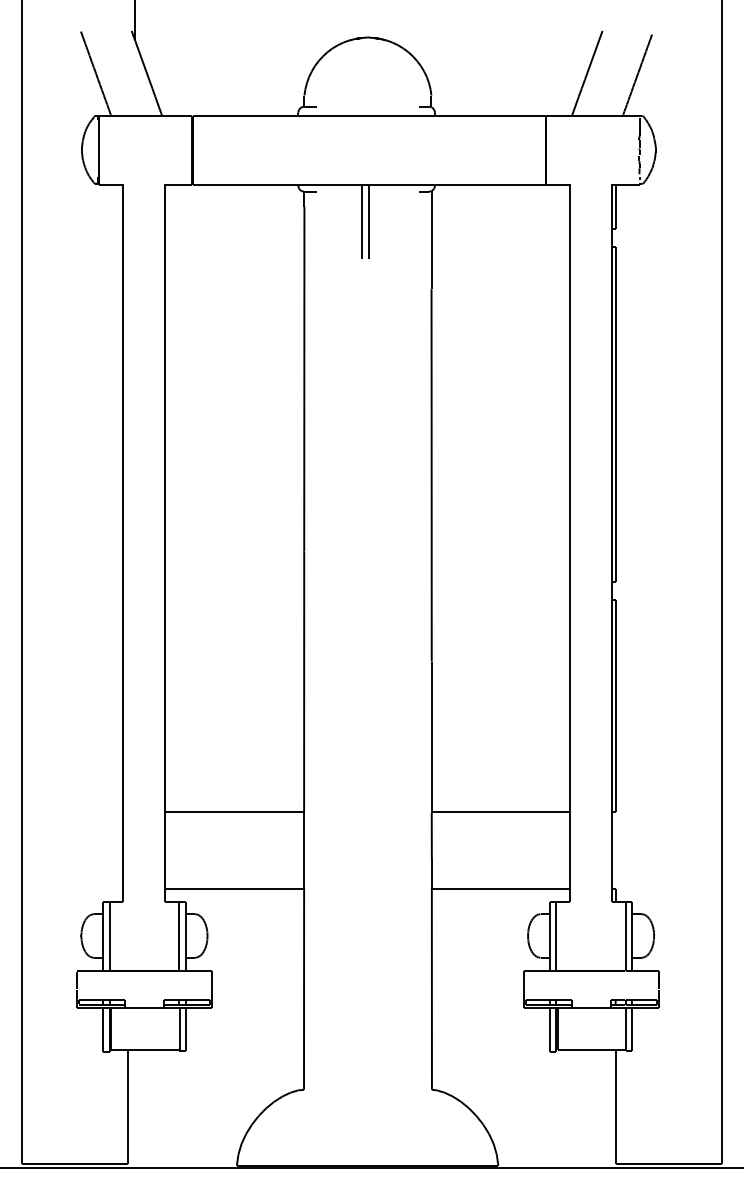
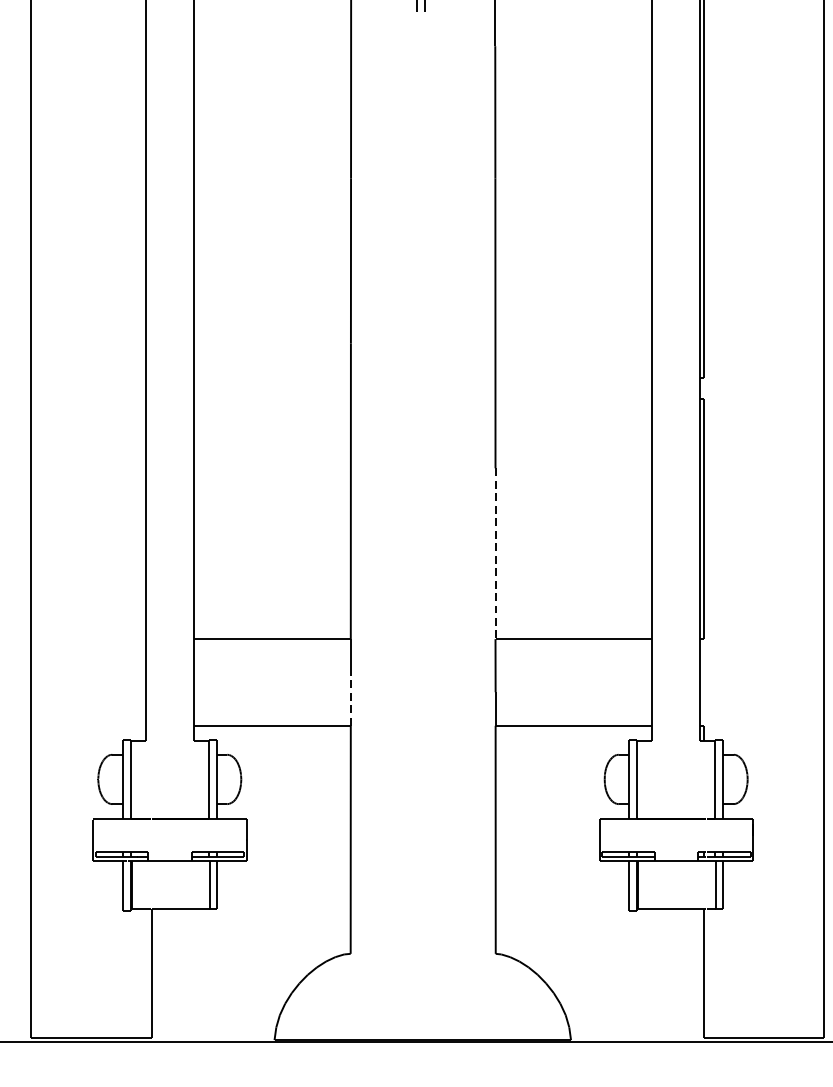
line: (431, 737) -> (495, 554), solid -> dashed
line: (304, 865) -> (351, 699), solid -> dashed

